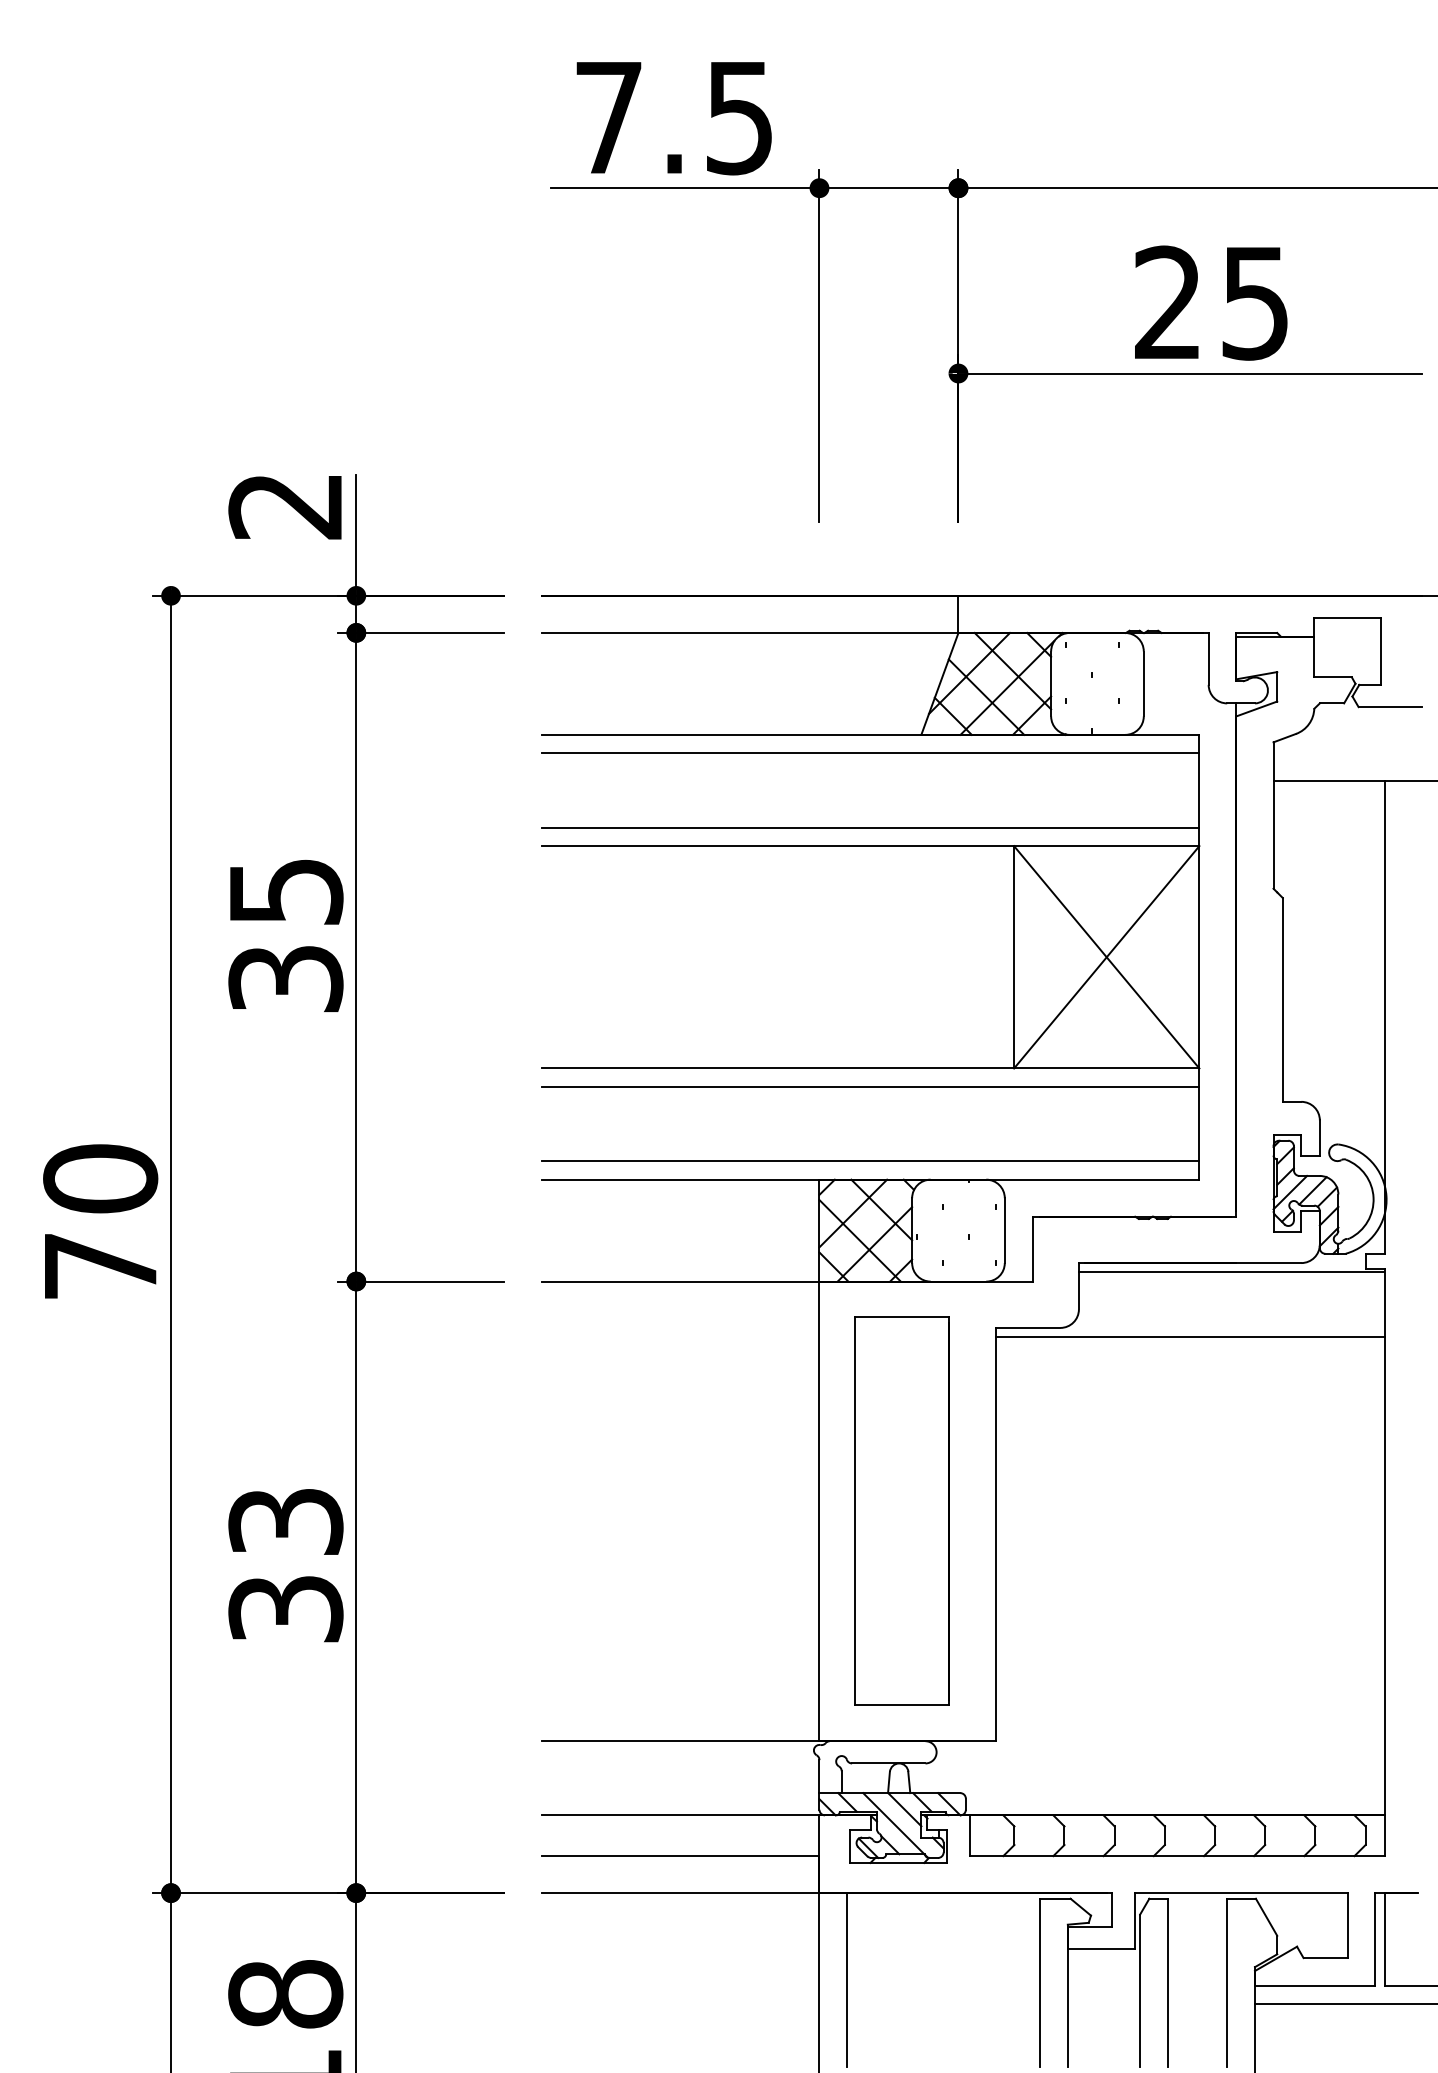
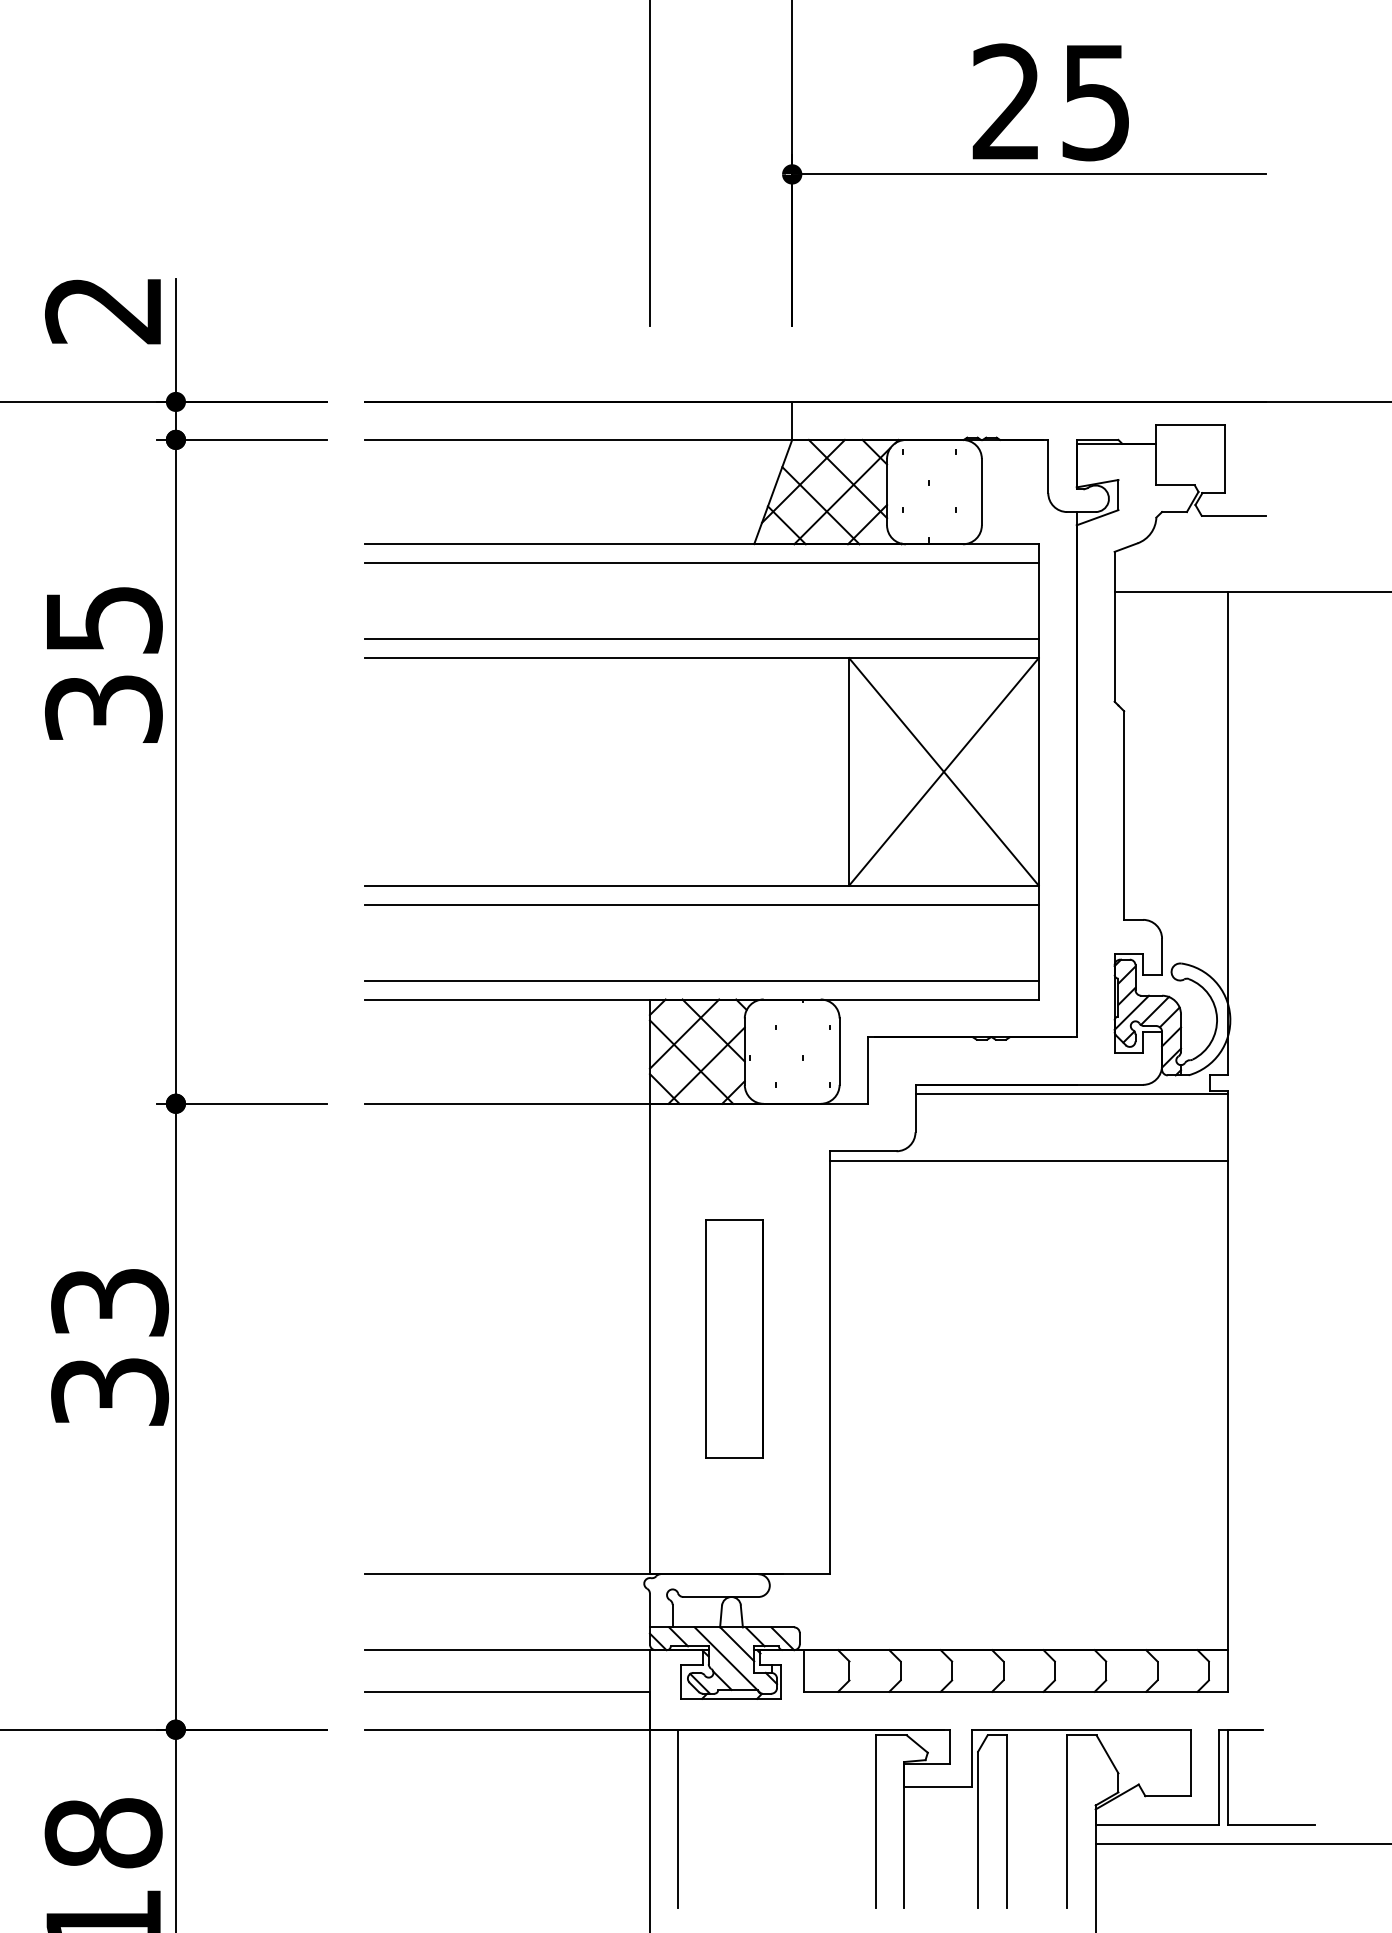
text: (285, 935) -> (103, 664), moved
part: (901, 1510) -> (733, 1338), size x0.6
text: (285, 1565) -> (109, 1347), moved

